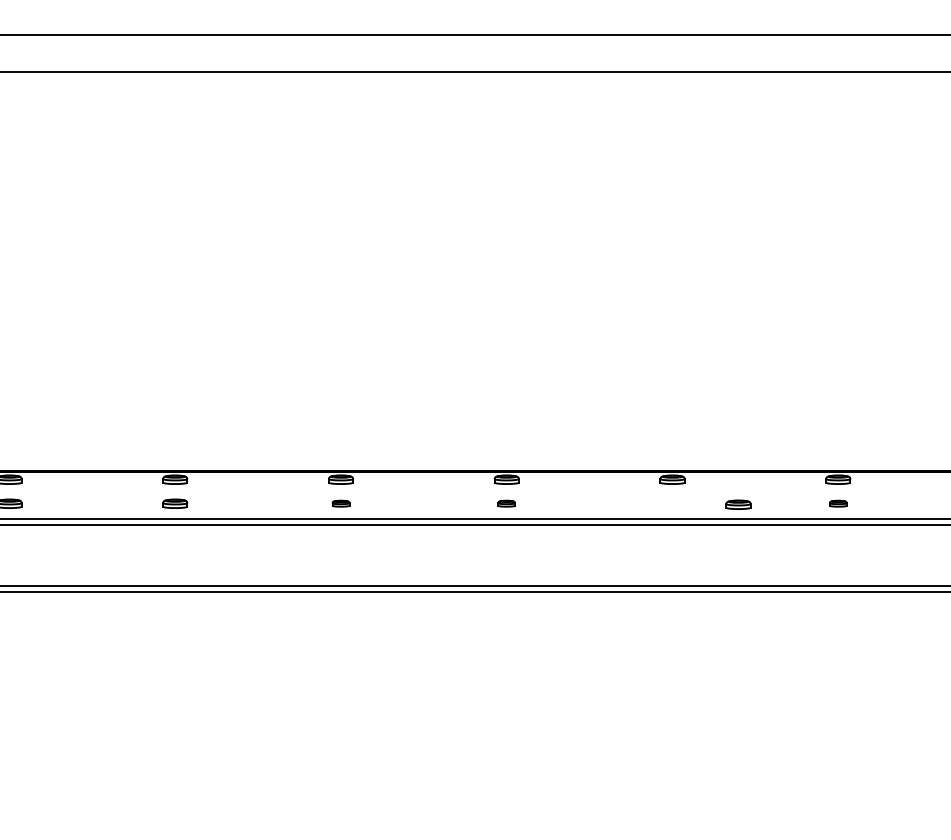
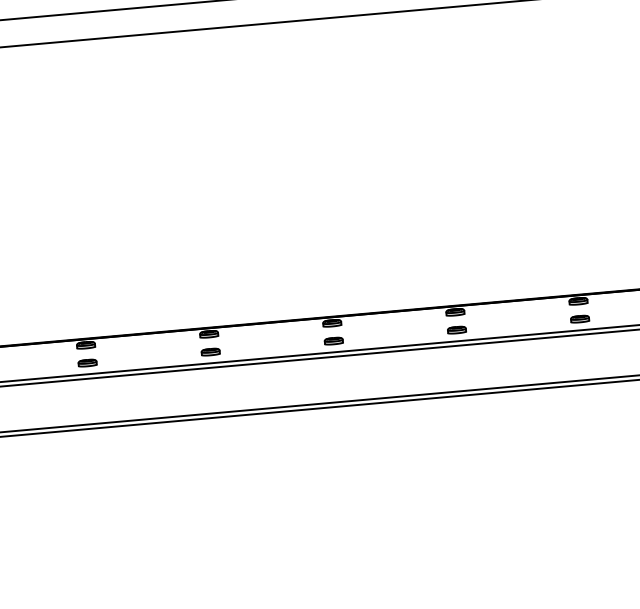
part: (340, 503) -> (210, 351), size x1.43
part: (506, 503) -> (333, 340), size x1.43
part: (838, 503) -> (580, 318), size x1.43
part: (738, 504) -> (456, 329), moved

